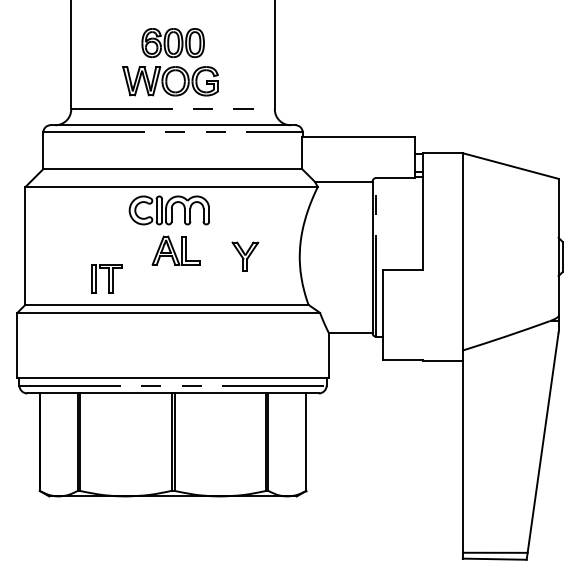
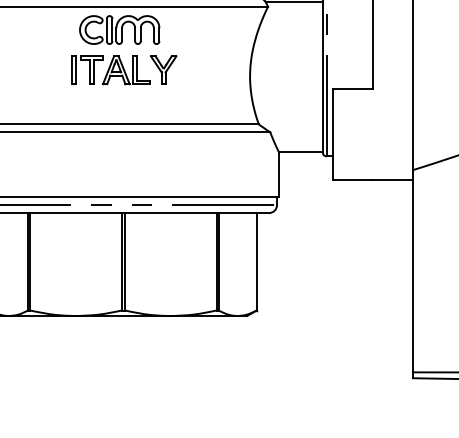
part: (245, 256) -> (163, 70), moved
part: (106, 278) -> (86, 70), moved

